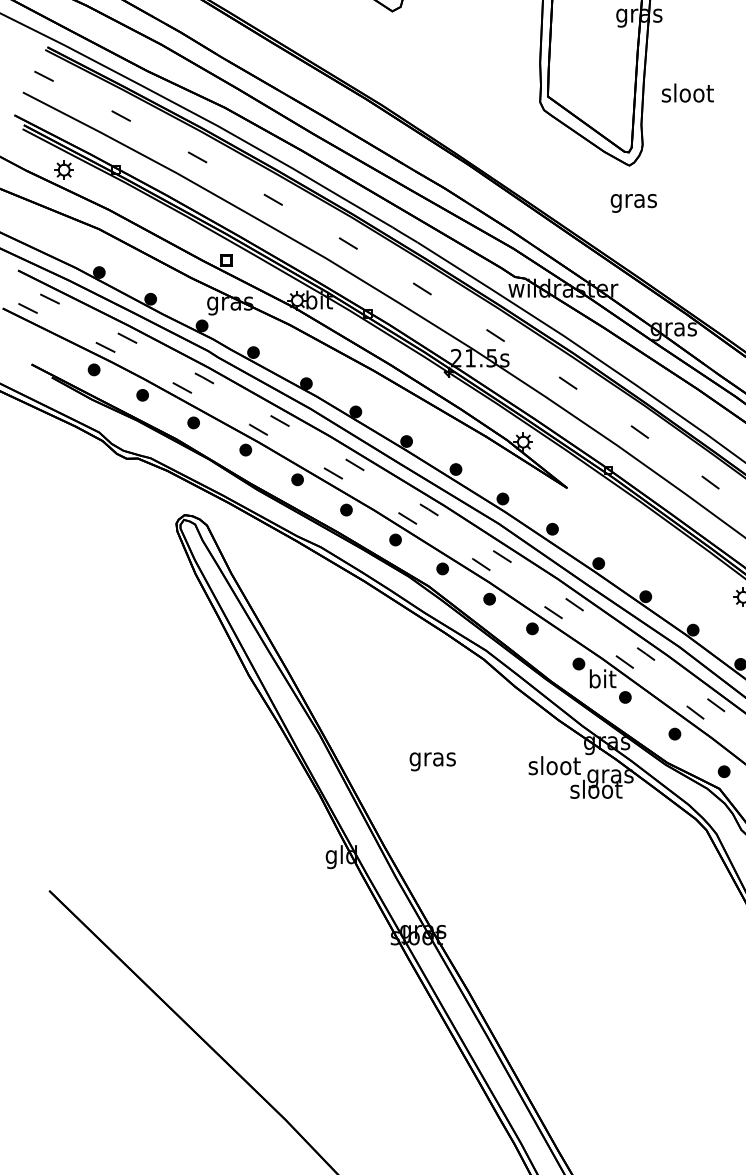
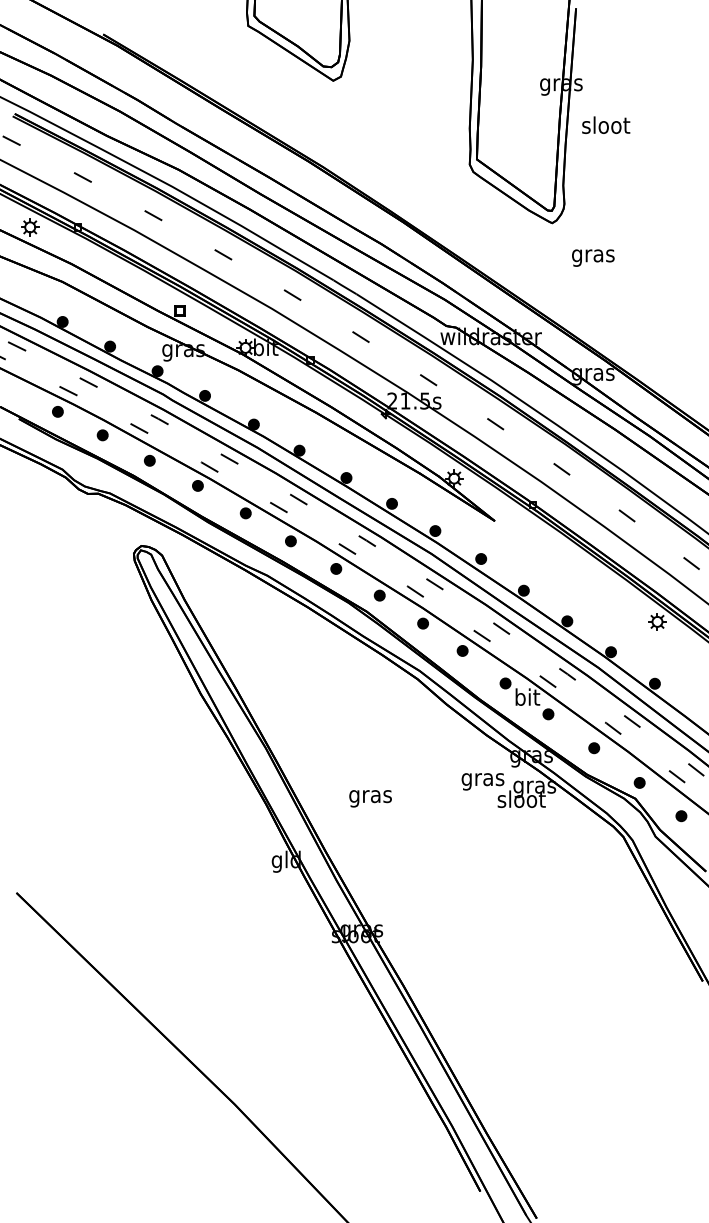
text: (688, 92) -> (606, 124), moved
text: (634, 202) -> (593, 257), moved
text: (432, 761) -> (370, 798), moved
text: (555, 768) -> (483, 779), sloot -> gras

